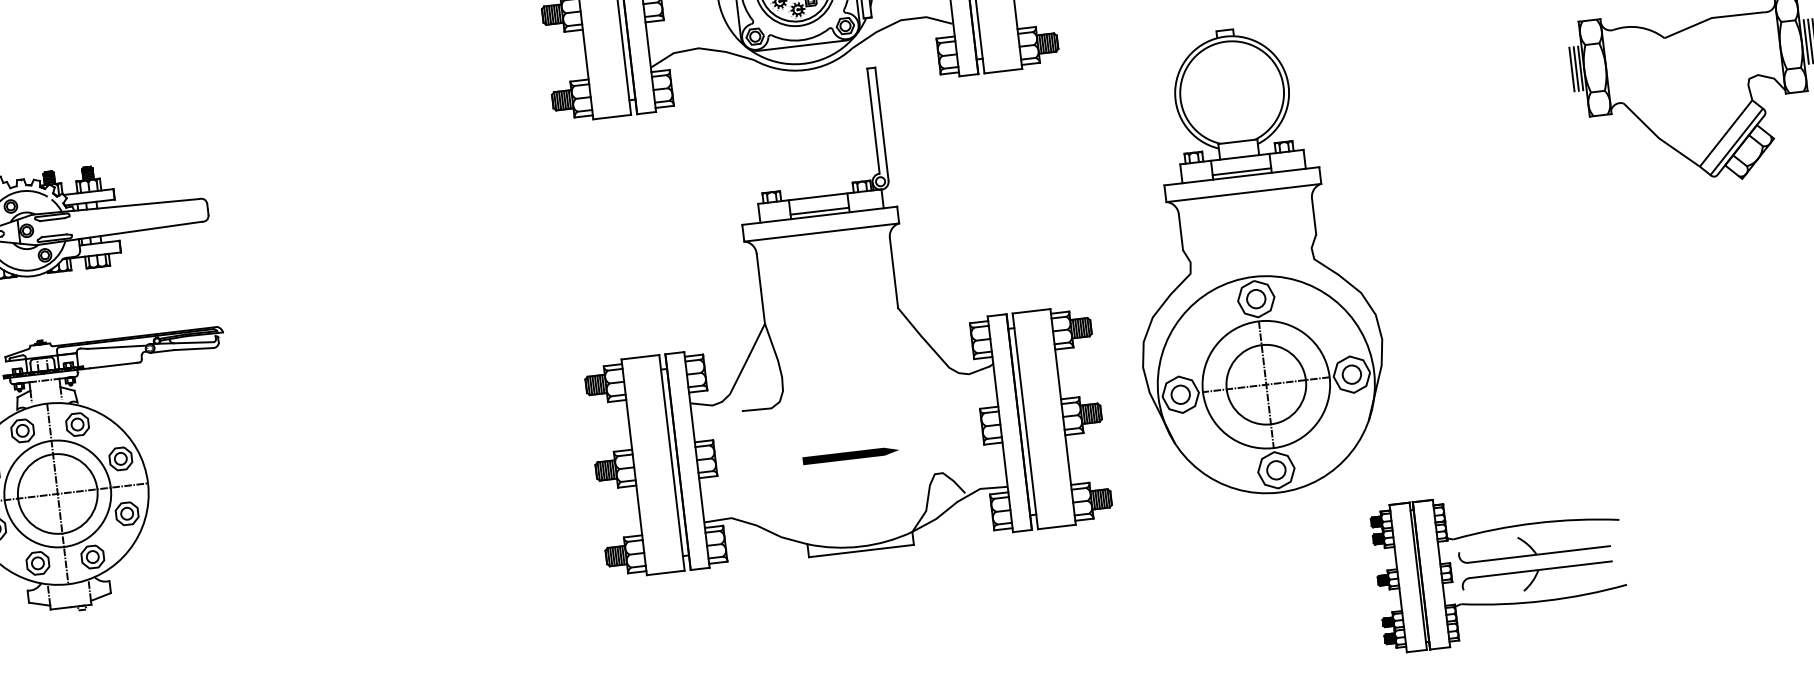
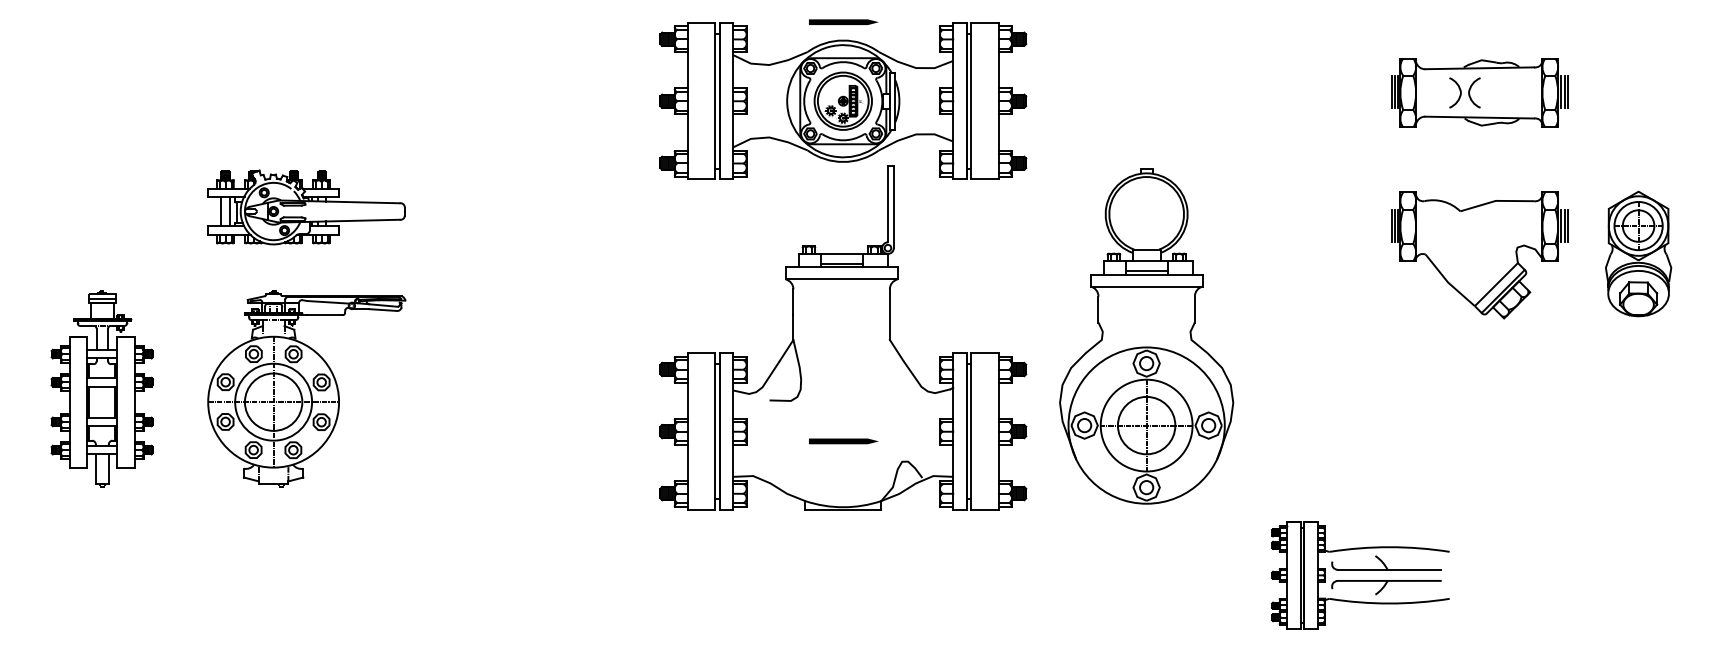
part: (1500, 566) -> (1360, 575), moved

